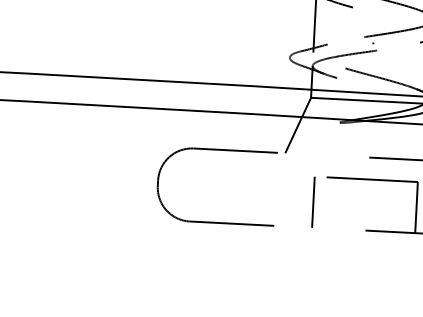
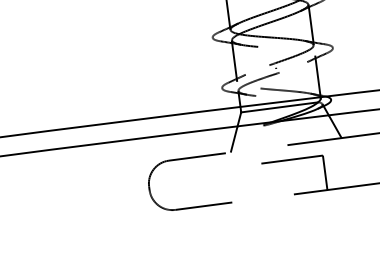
line: (313, 201) -> (255, 181), removed

